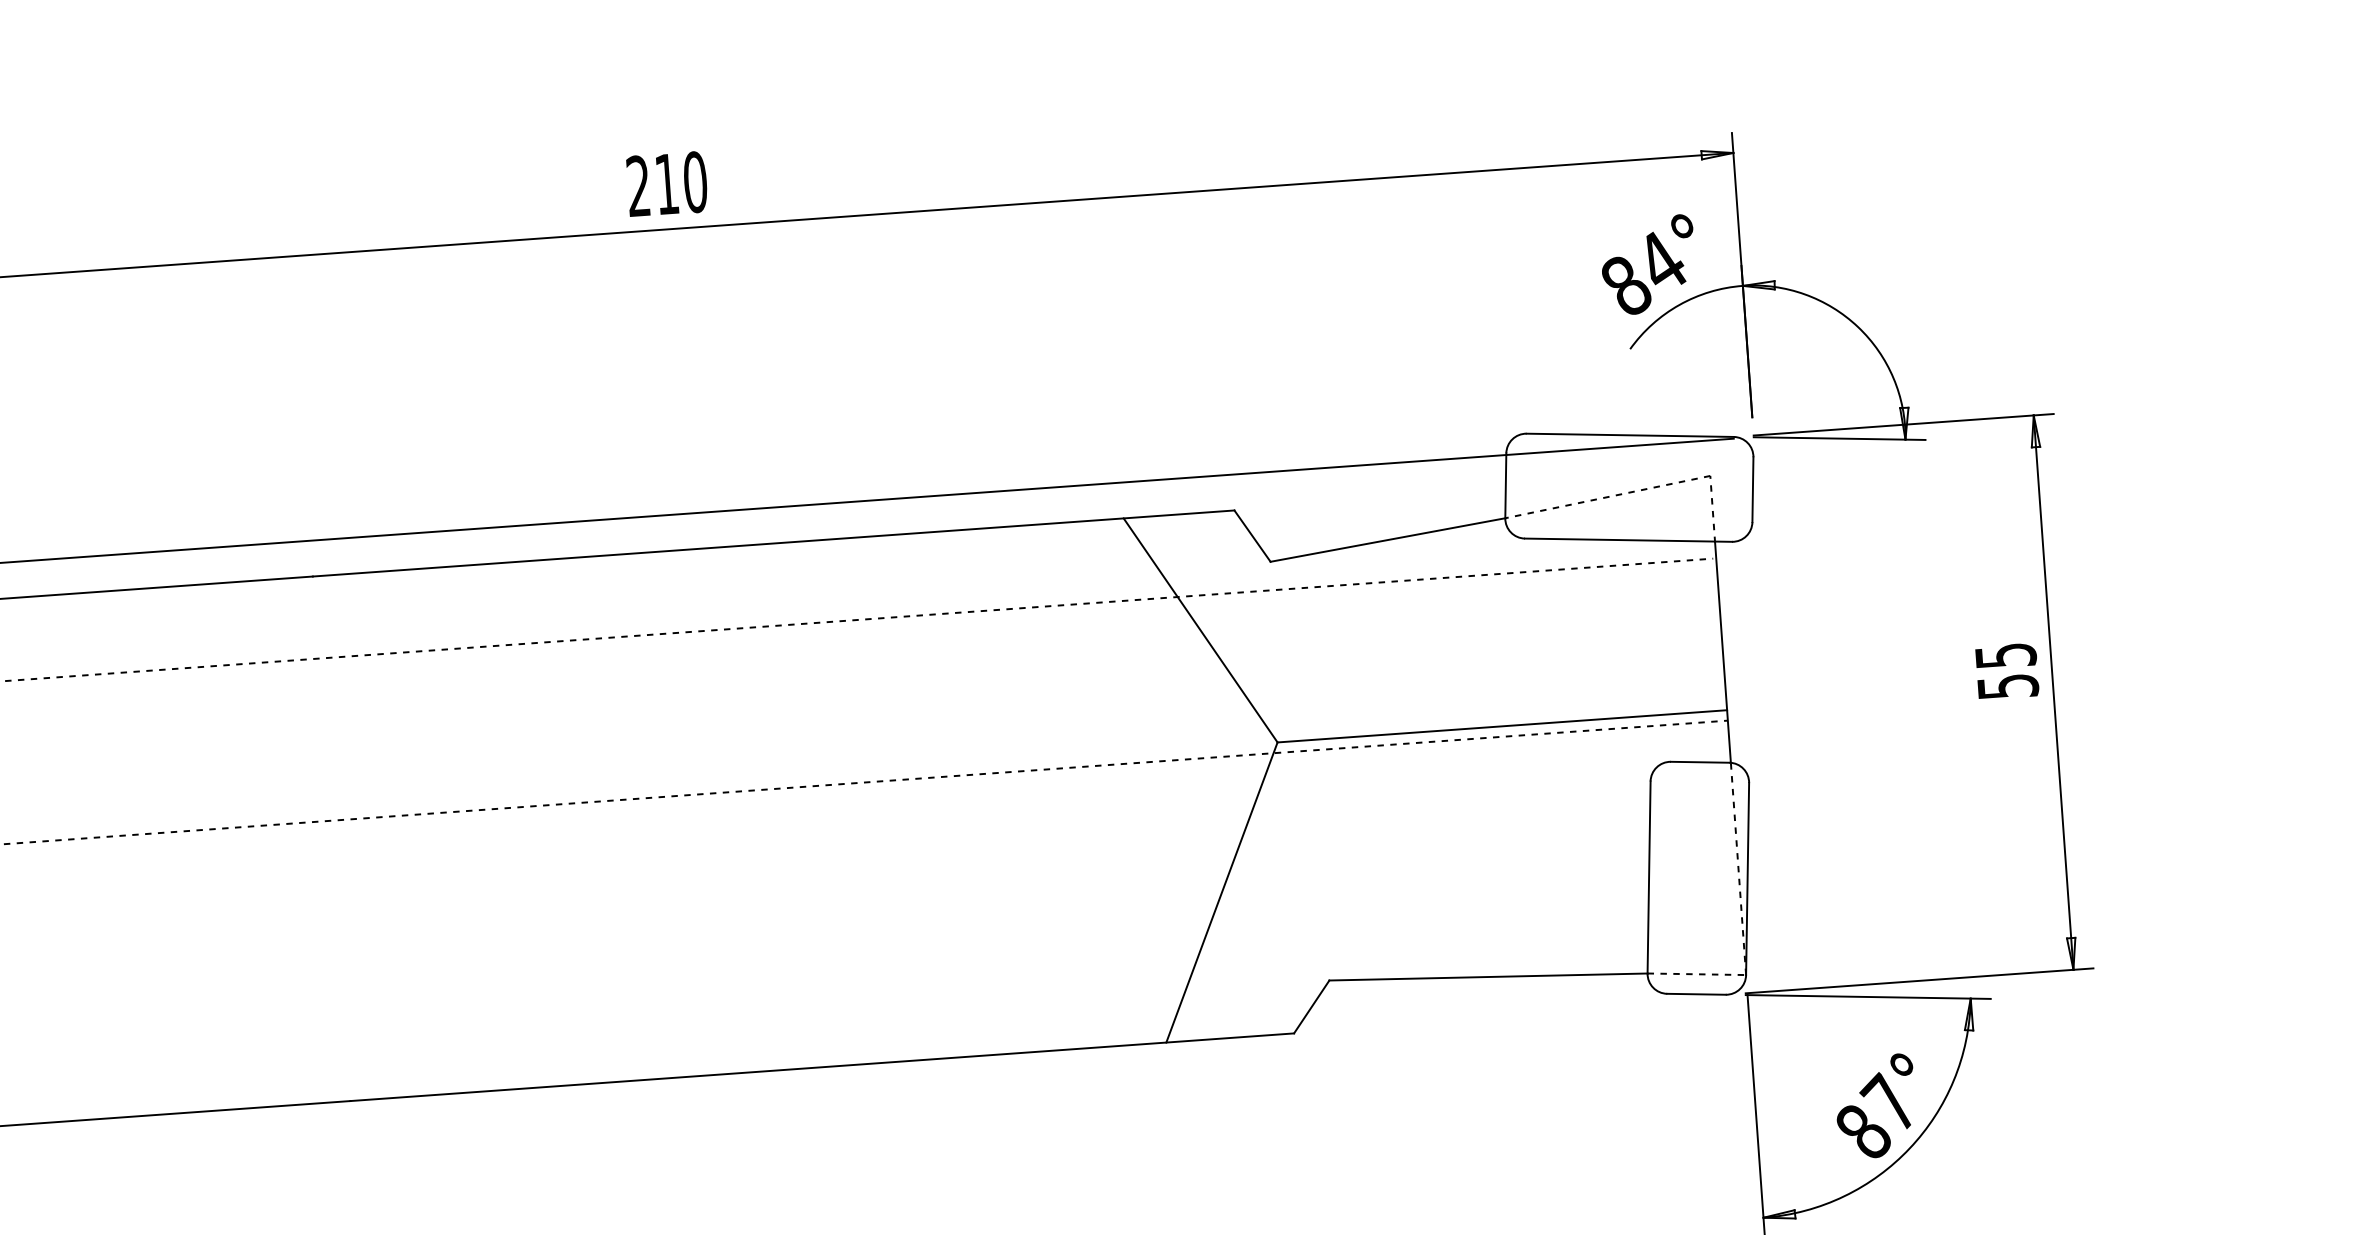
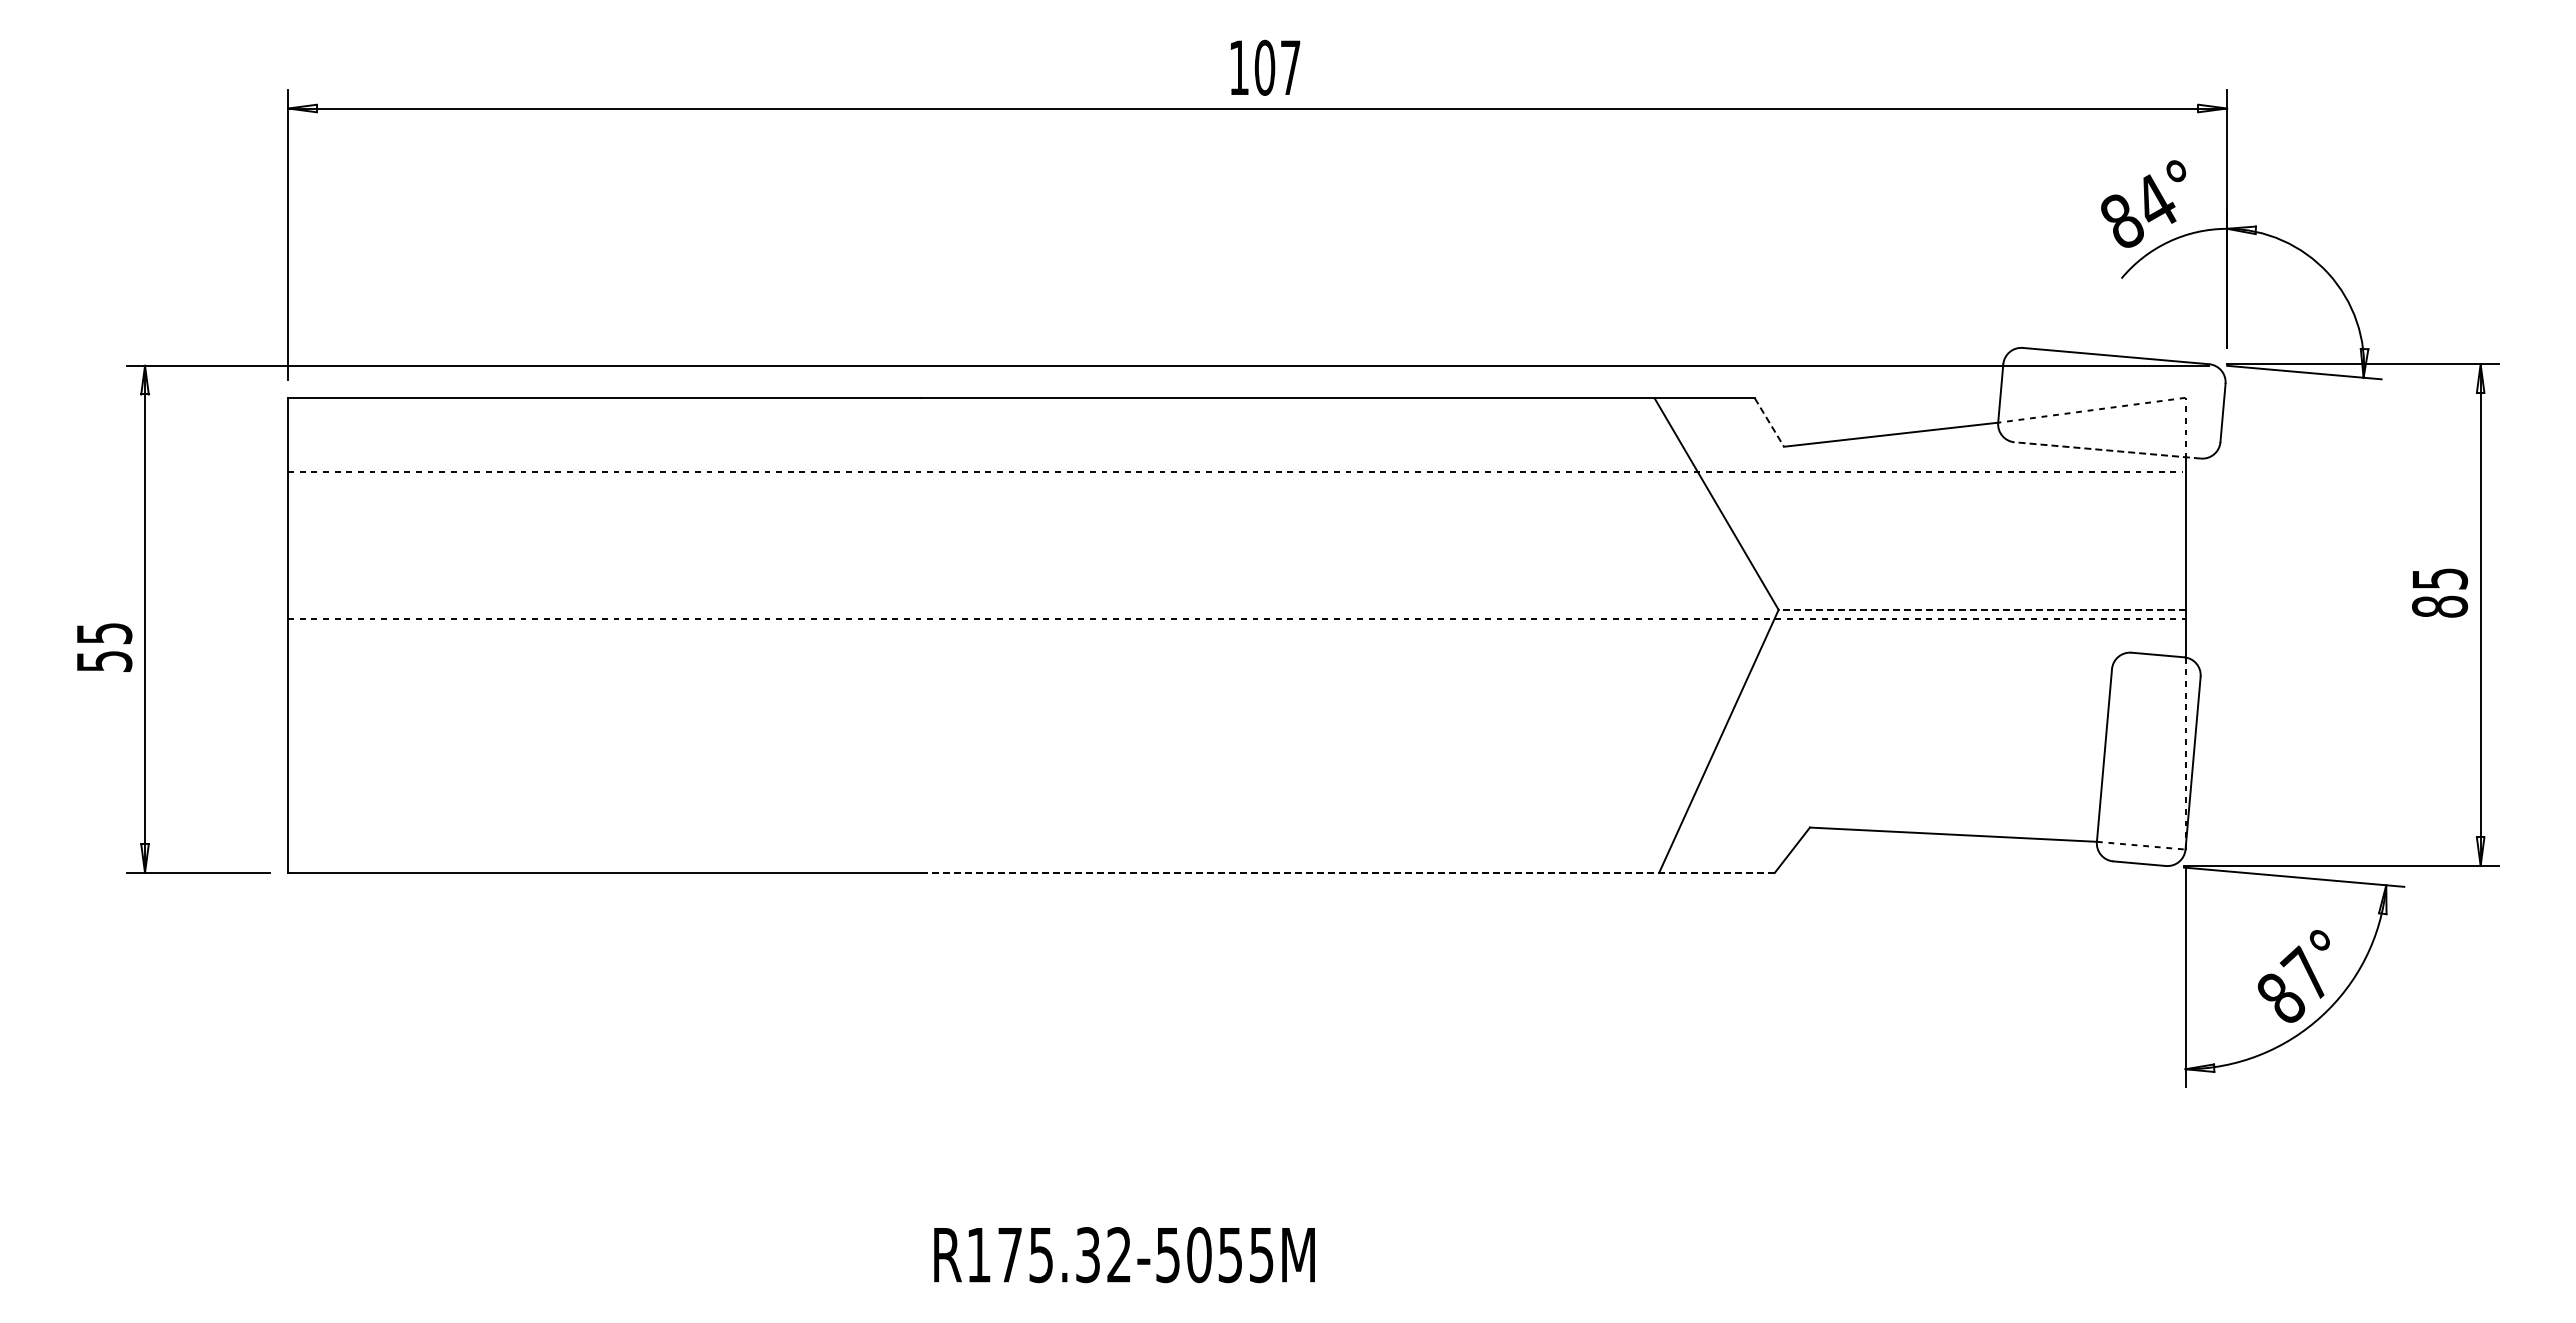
text: (666, 183) -> (1264, 67), 210 -> 107
line: (1252, 536) -> (1769, 422), solid -> dashed
line: (1628, 540) -> (2107, 450), solid -> dashed
text: (2008, 686) -> (2440, 606), 55 -> 85
line: (1501, 725) -> (1981, 609), solid -> dashed
line: (823, 1066) -> (1348, 872), solid -> dashed

